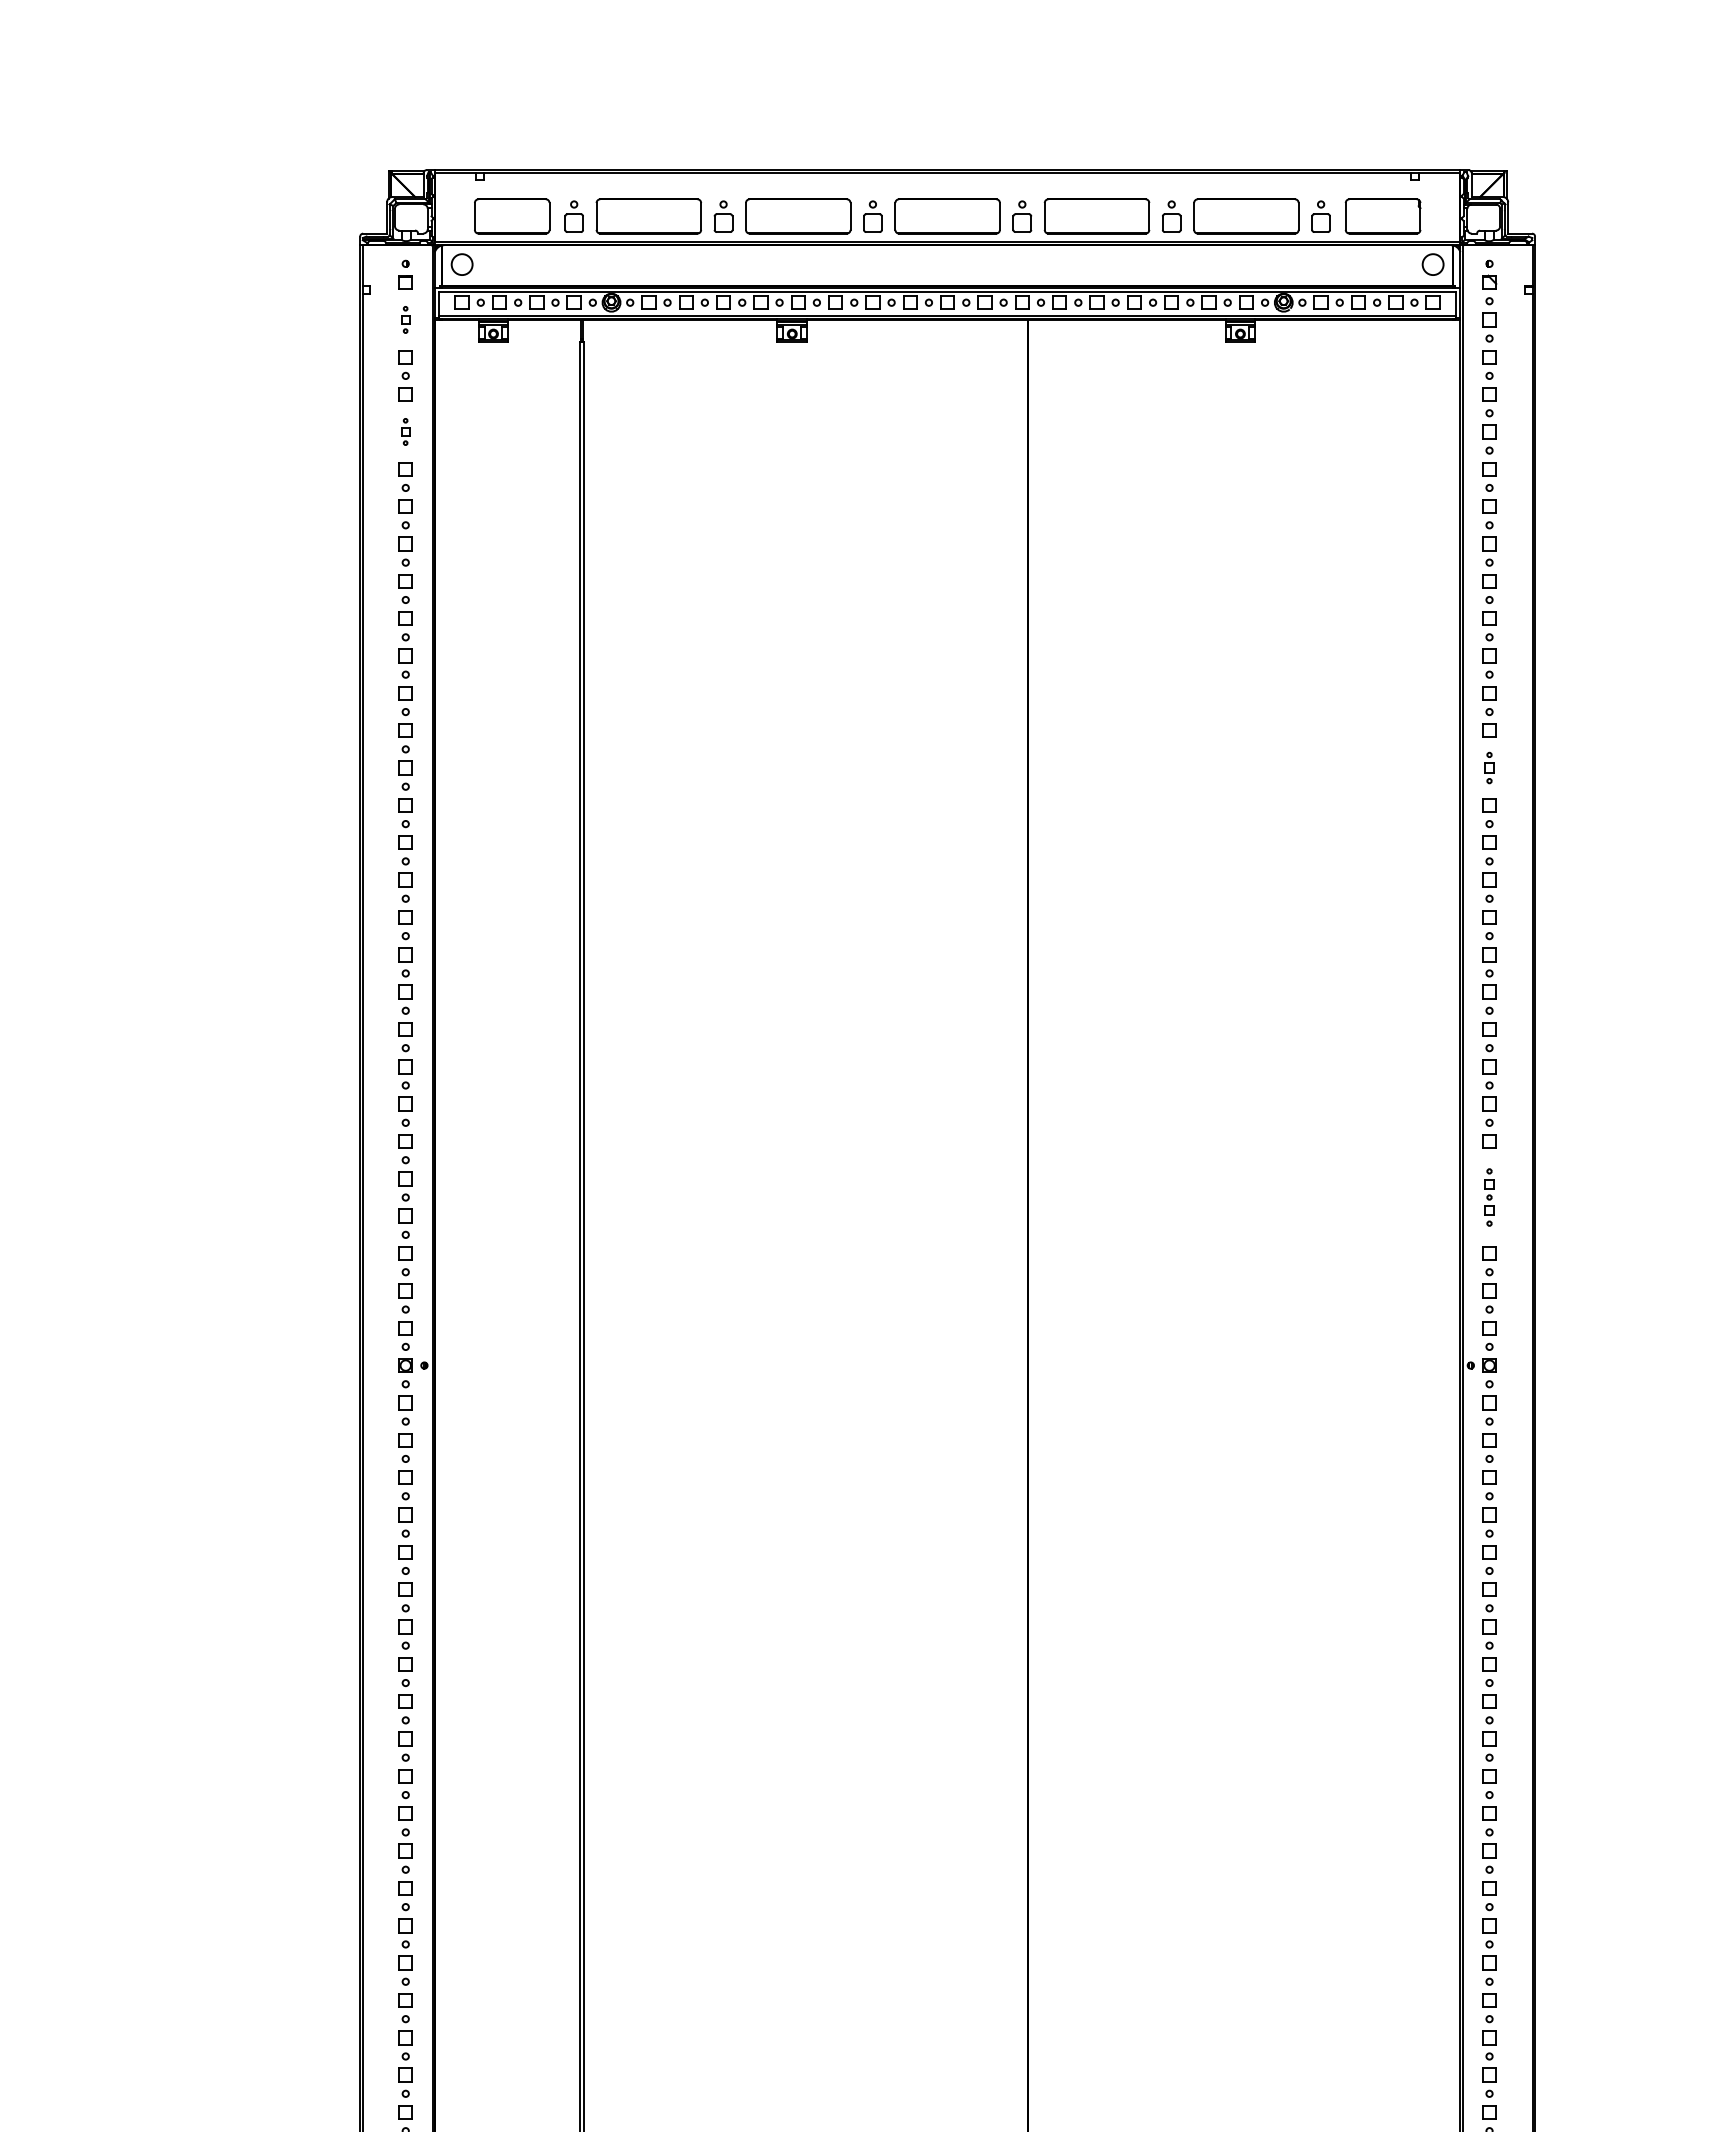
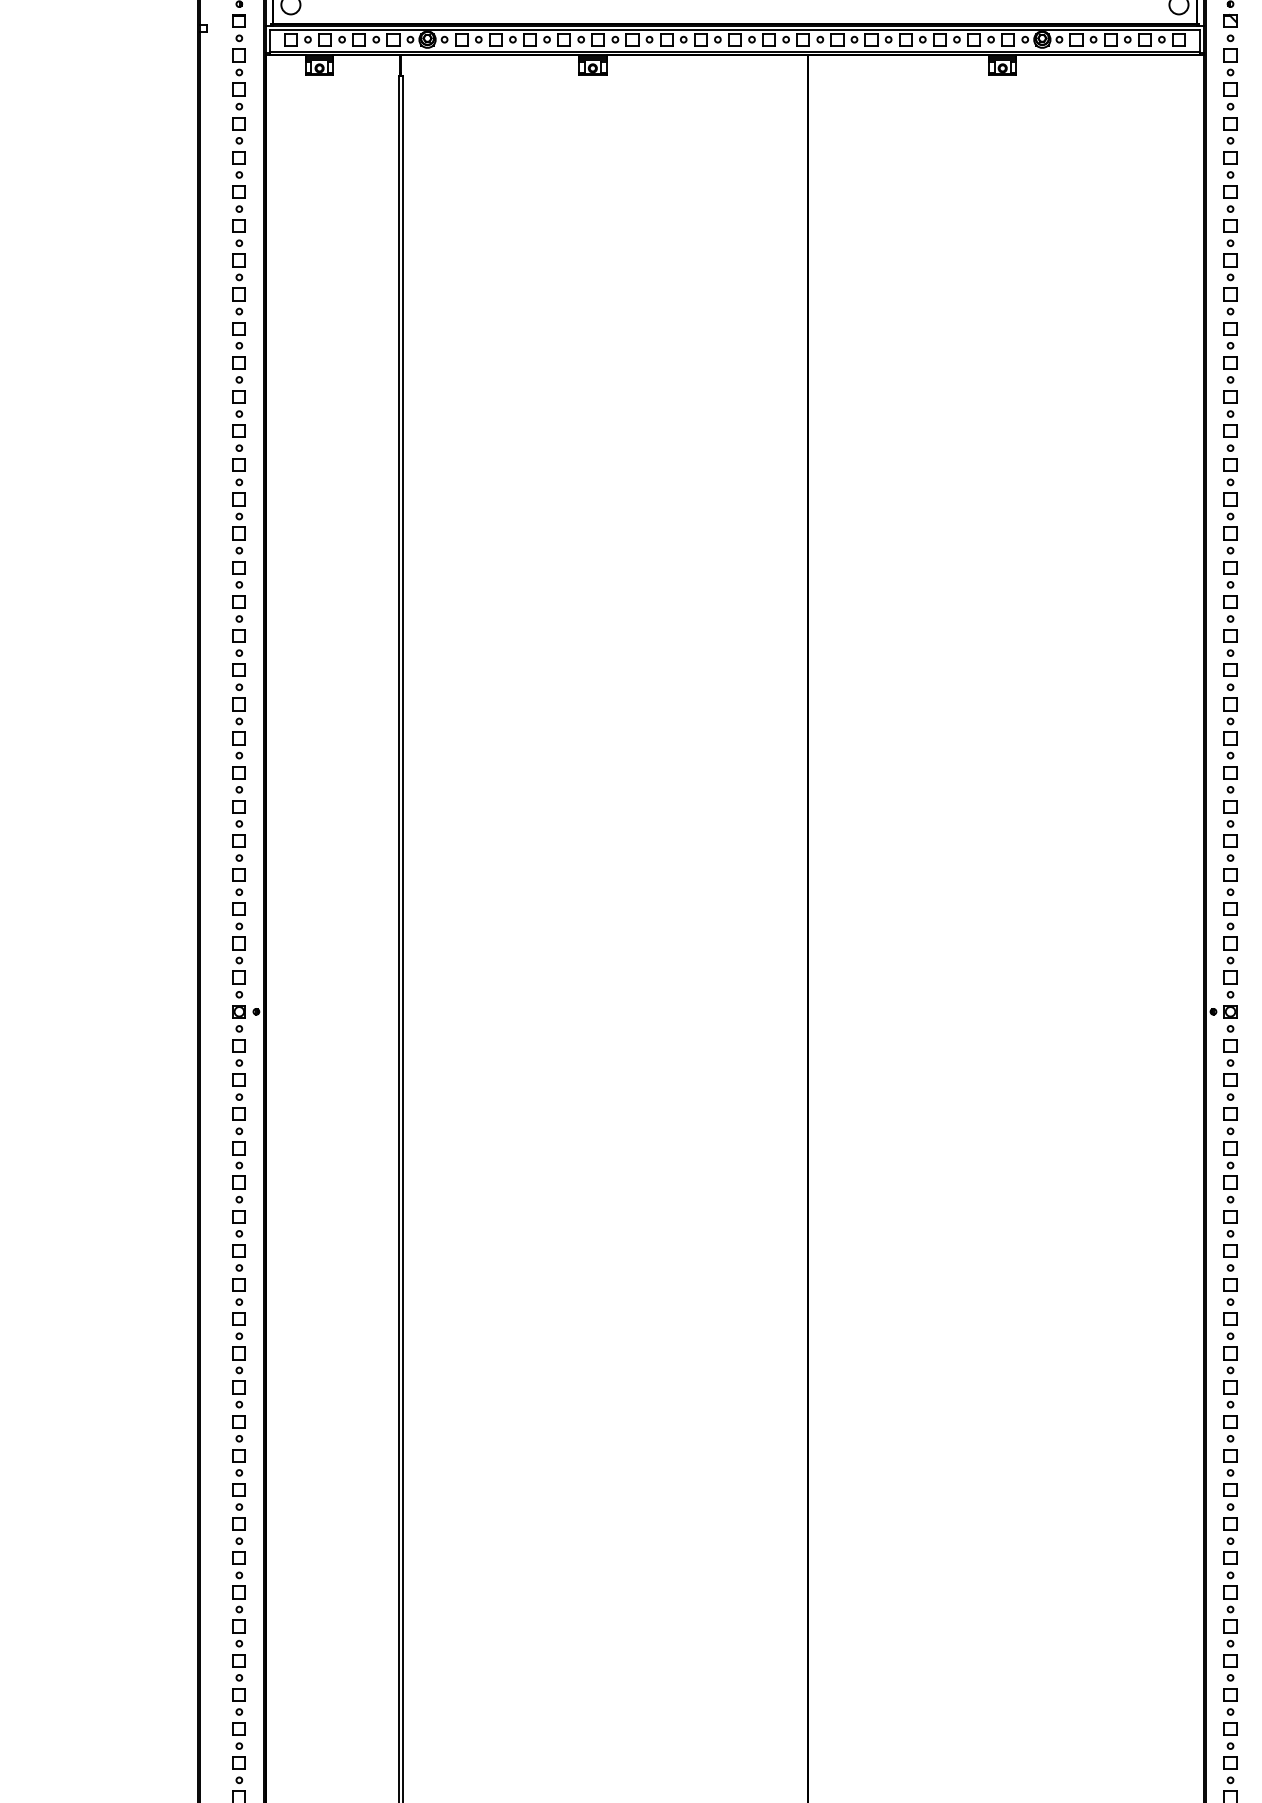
part: (405, 319) -> (239, 55), size x1.67
part: (405, 431) -> (239, 157), size x1.67
part: (1489, 767) -> (1230, 464), size x1.43
part: (1489, 1197) -> (1230, 858), size x1.43

